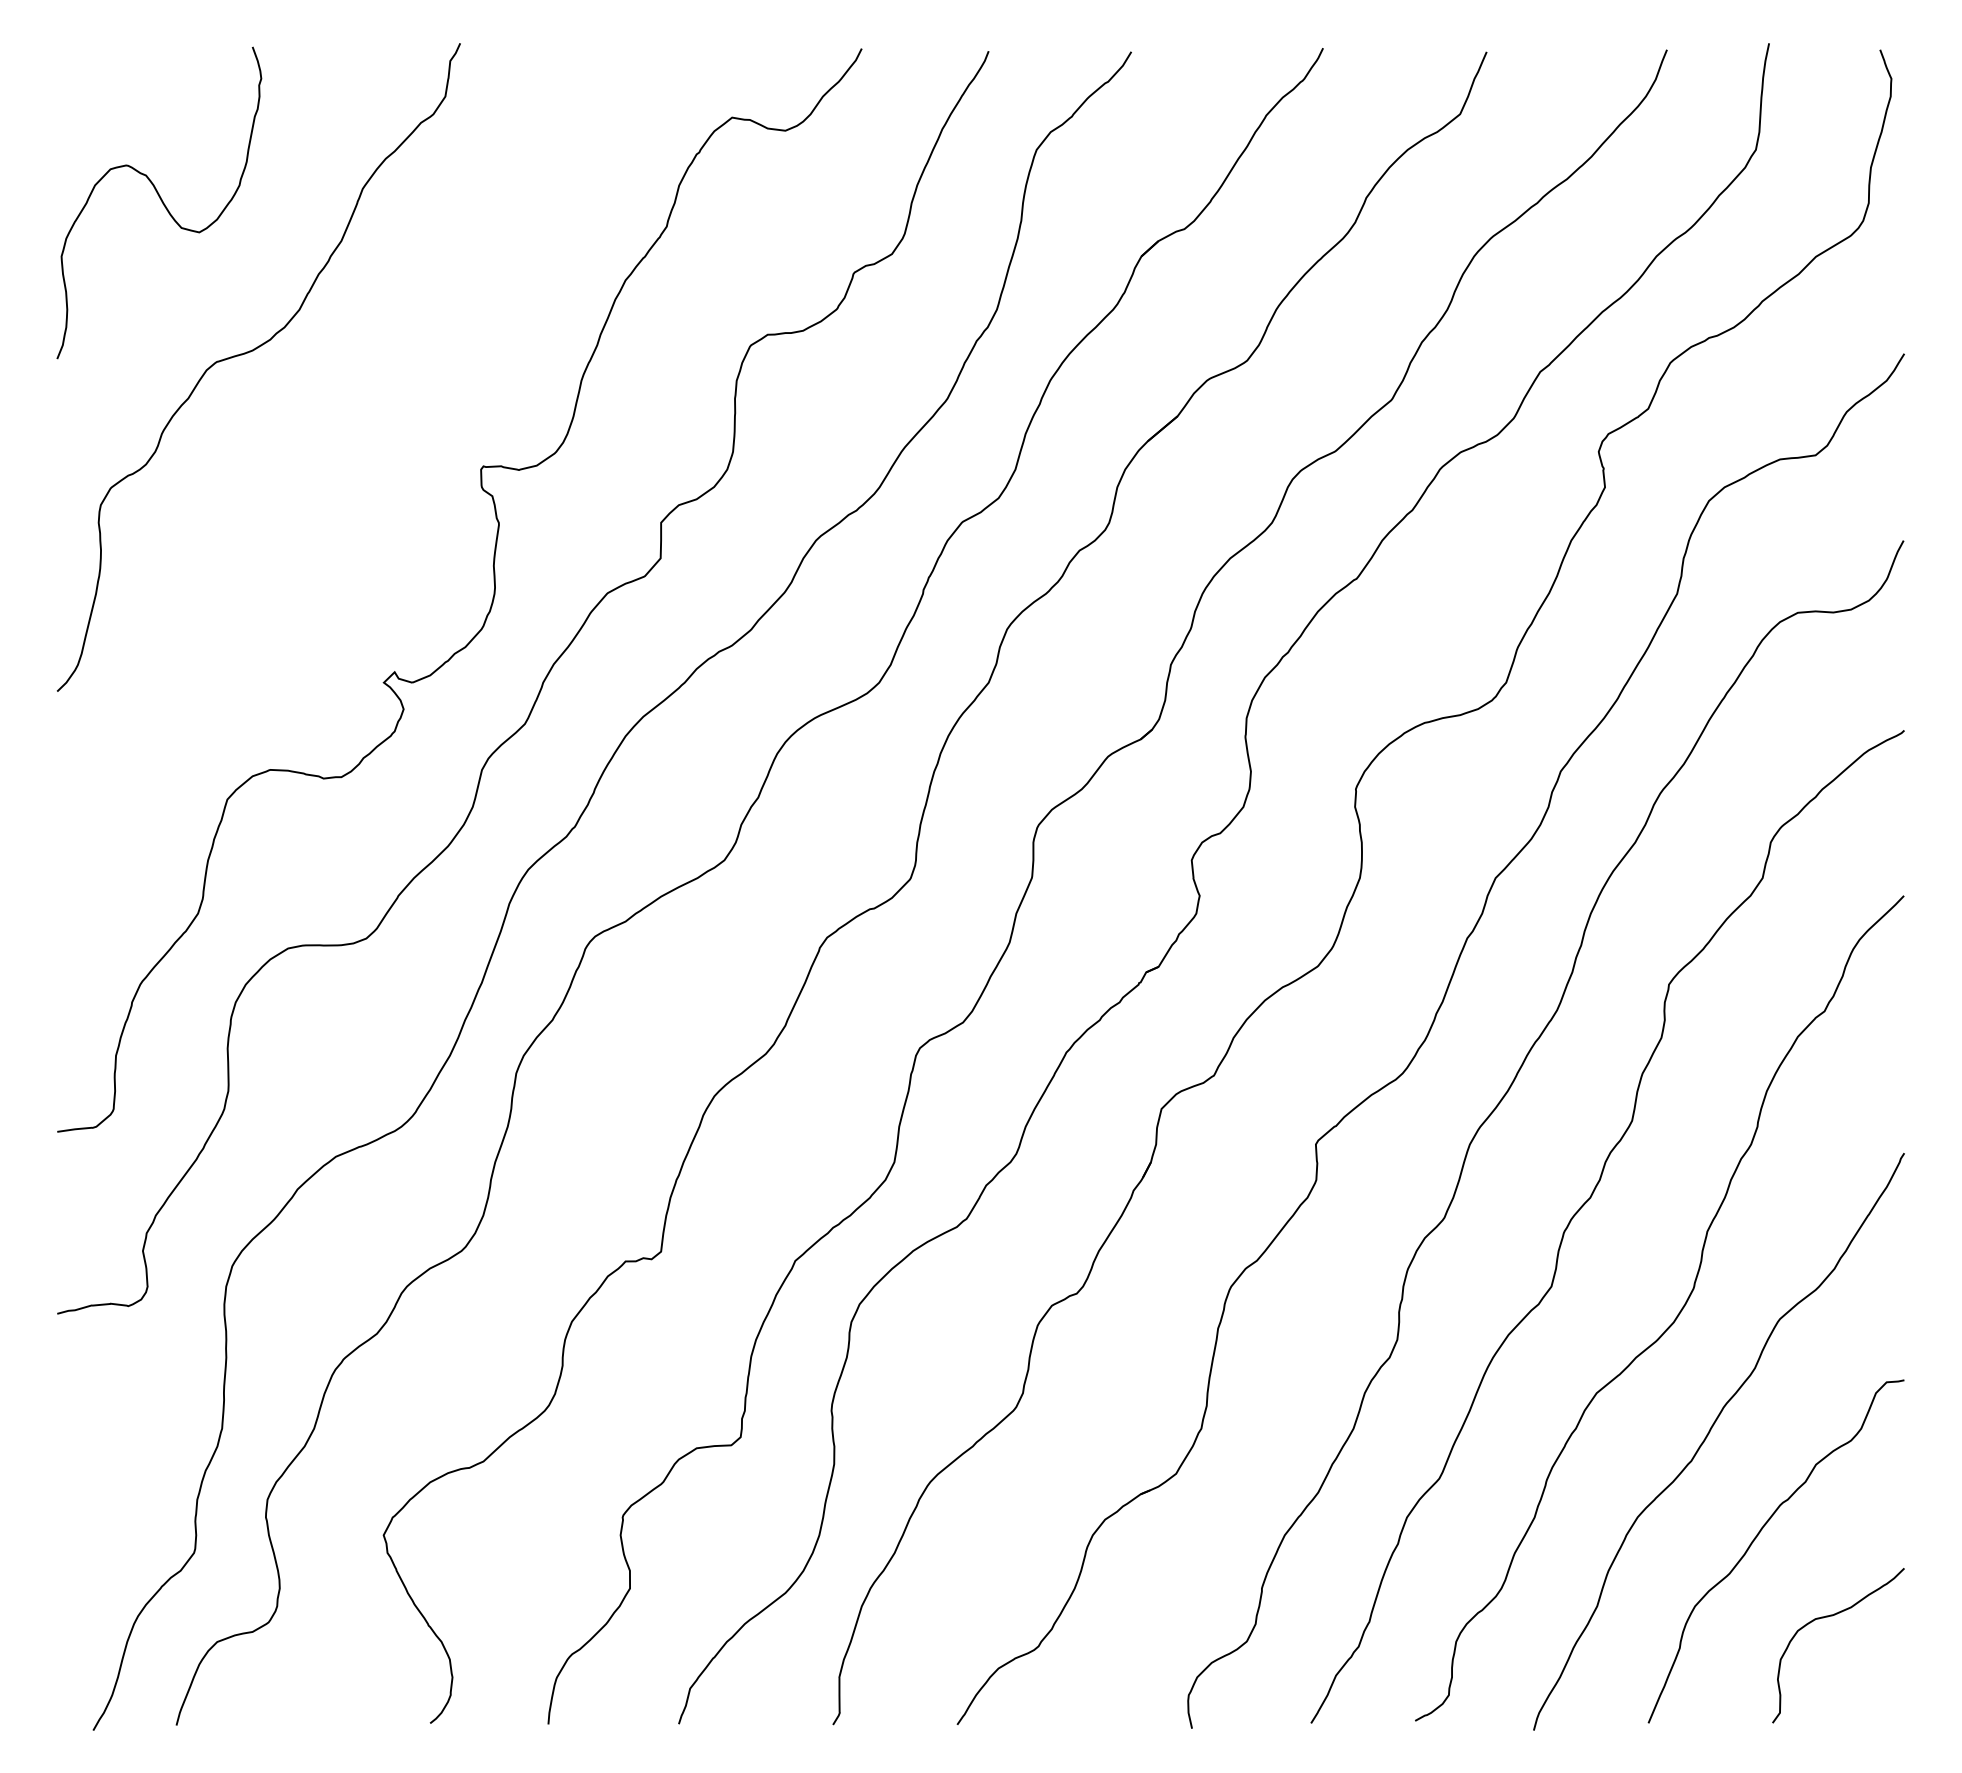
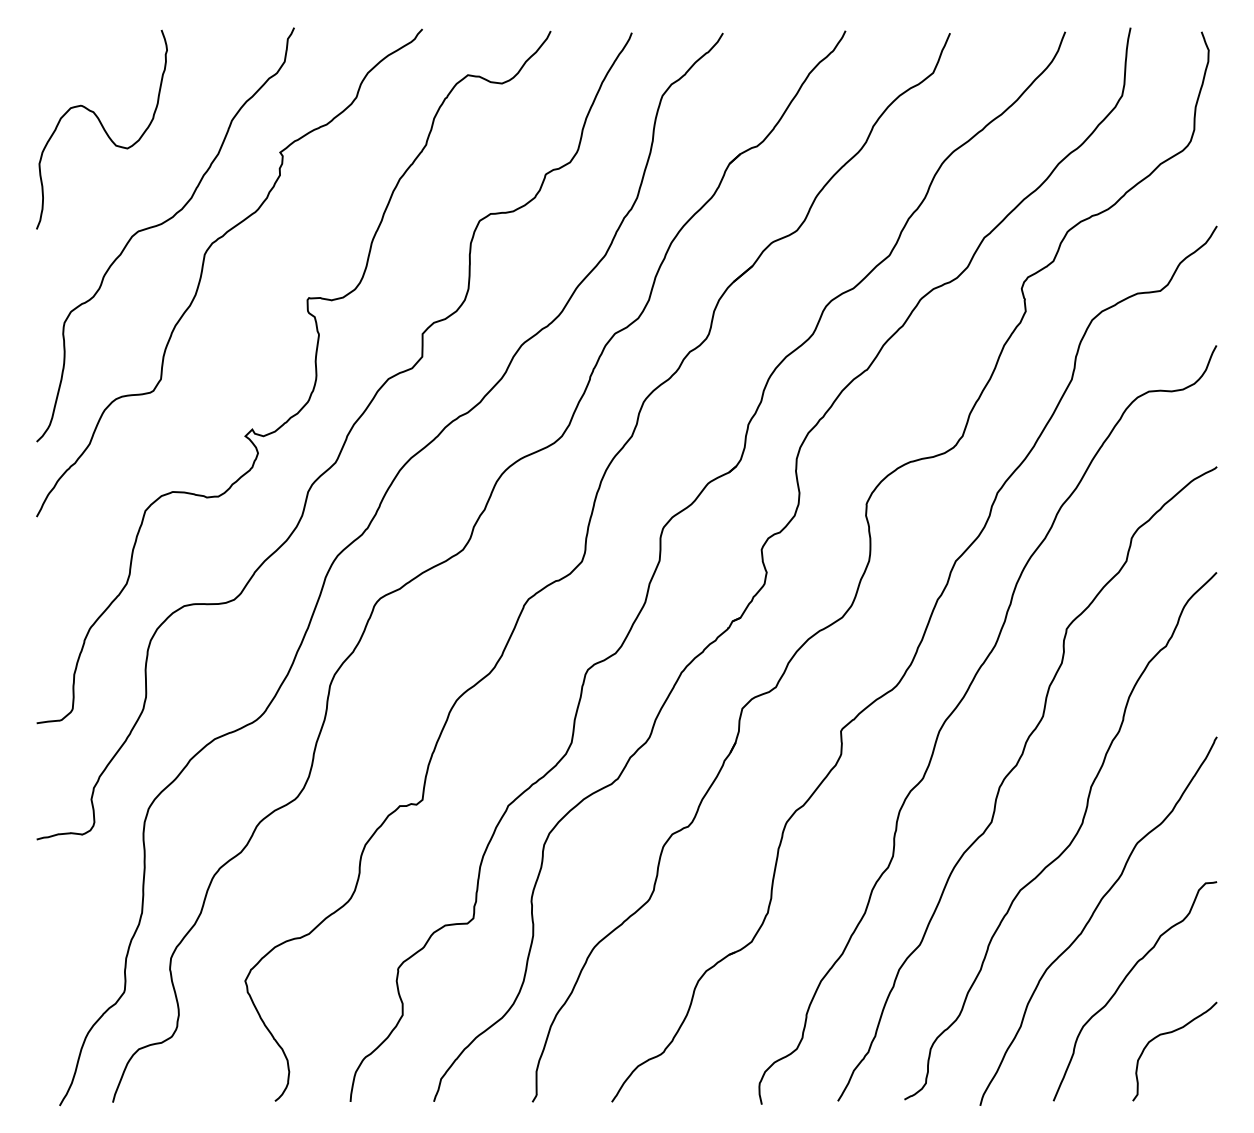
curve: (318, 421) -> (203, 269), added

